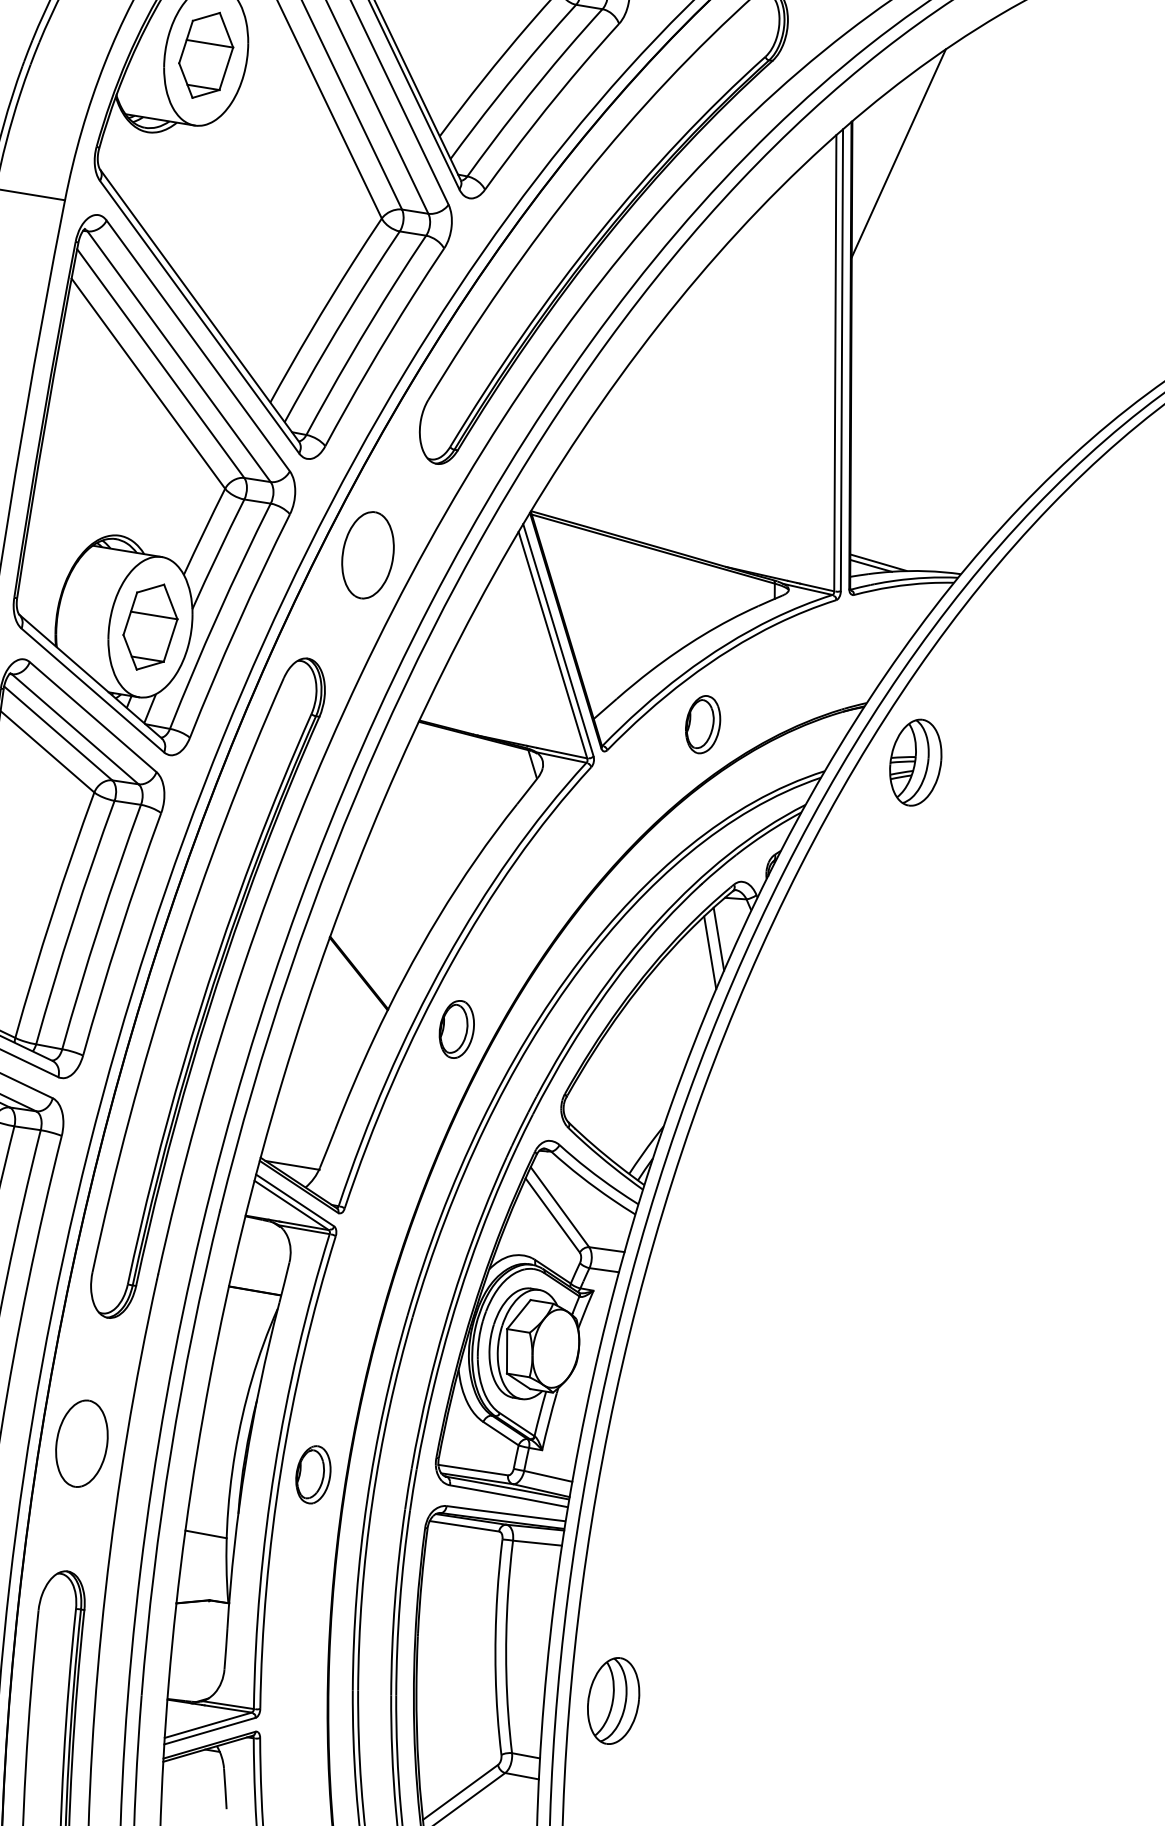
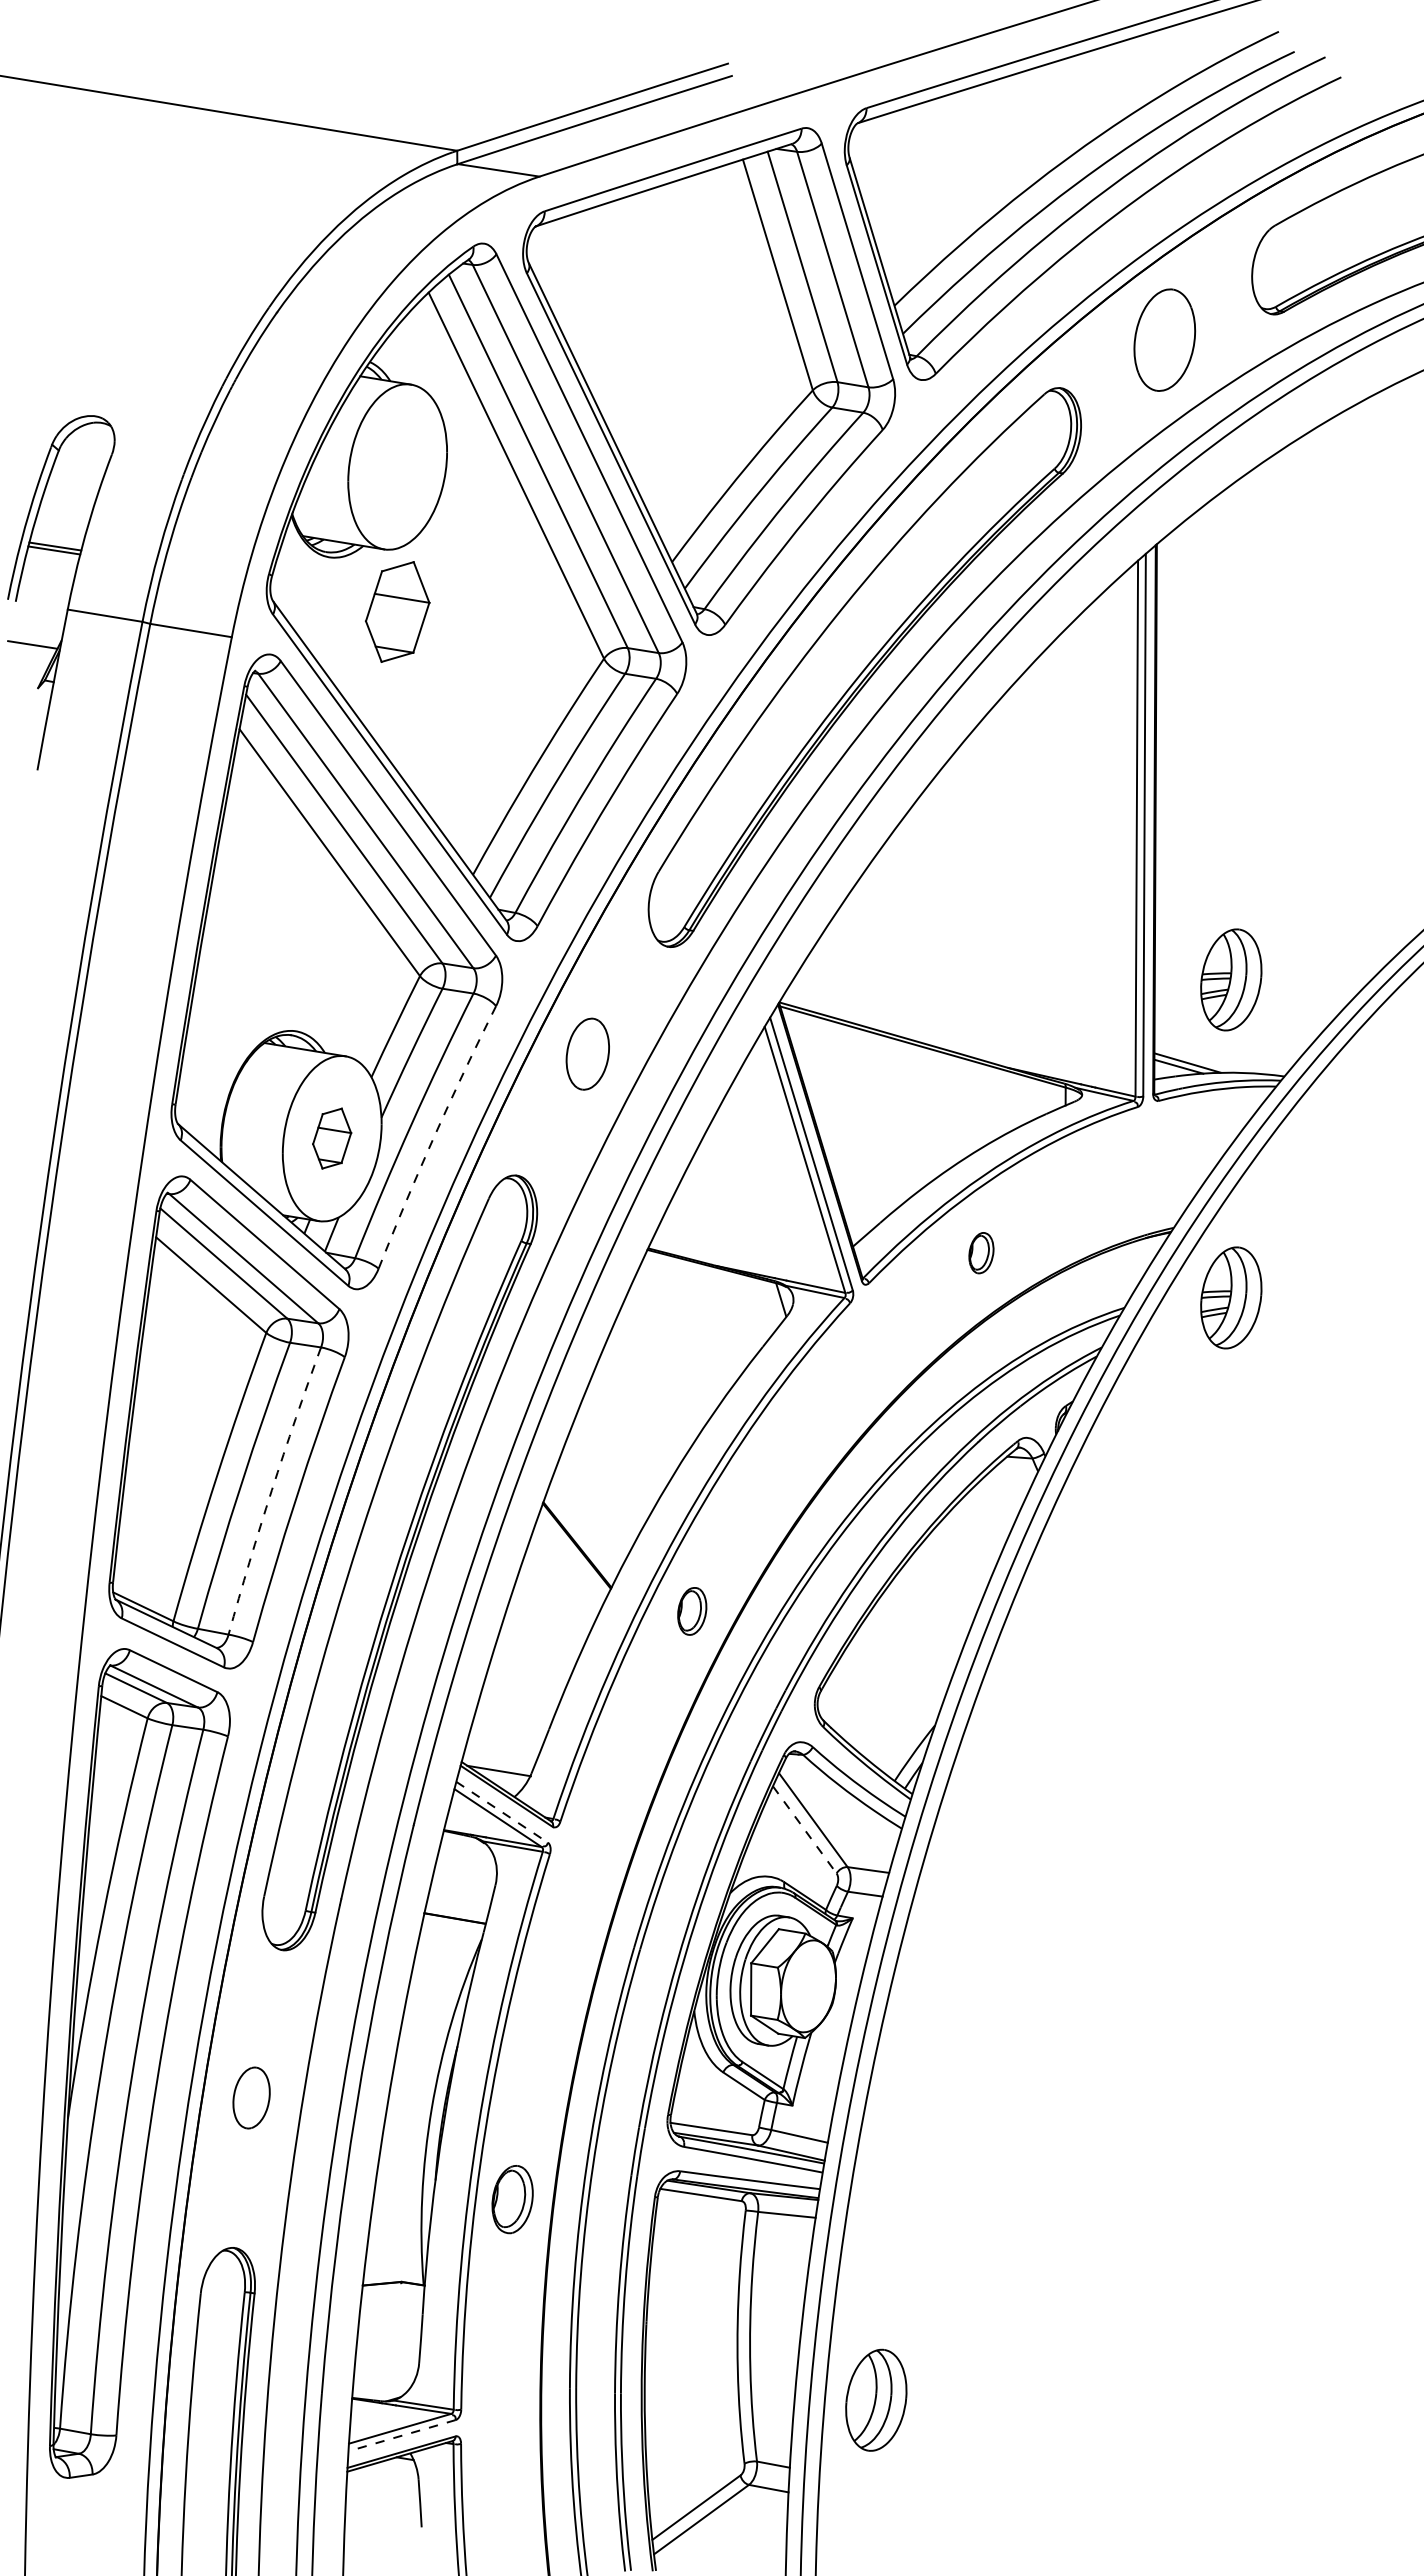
part: (206, 54) -> (397, 611), moved
line: (898, 153) -> (1211, 582), removed
part: (915, 491) -> (1231, 979), added
part: (367, 554) -> (587, 1053), size x0.7
arc: (237, 625) -> (434, 1136), solid -> dashed
part: (149, 626) -> (331, 1138), size x0.6
part: (703, 724) -> (981, 1252), size x0.6
arc: (98, 926) -> (271, 1490), solid -> dashed
line: (718, 939) -> (999, 1505), removed
line: (709, 952) -> (989, 1520), removed
part: (457, 1029) -> (692, 1611), size x0.7
line: (295, 1200) -> (502, 1812), solid -> dashed
line: (552, 1215) -> (804, 1829), solid -> dashed
part: (81, 1443) -> (251, 2097), size x0.6
part: (313, 1474) -> (512, 2199), moved
line: (206, 1534) -> (397, 2204), removed
line: (210, 1730) -> (402, 2435), solid -> dashed

